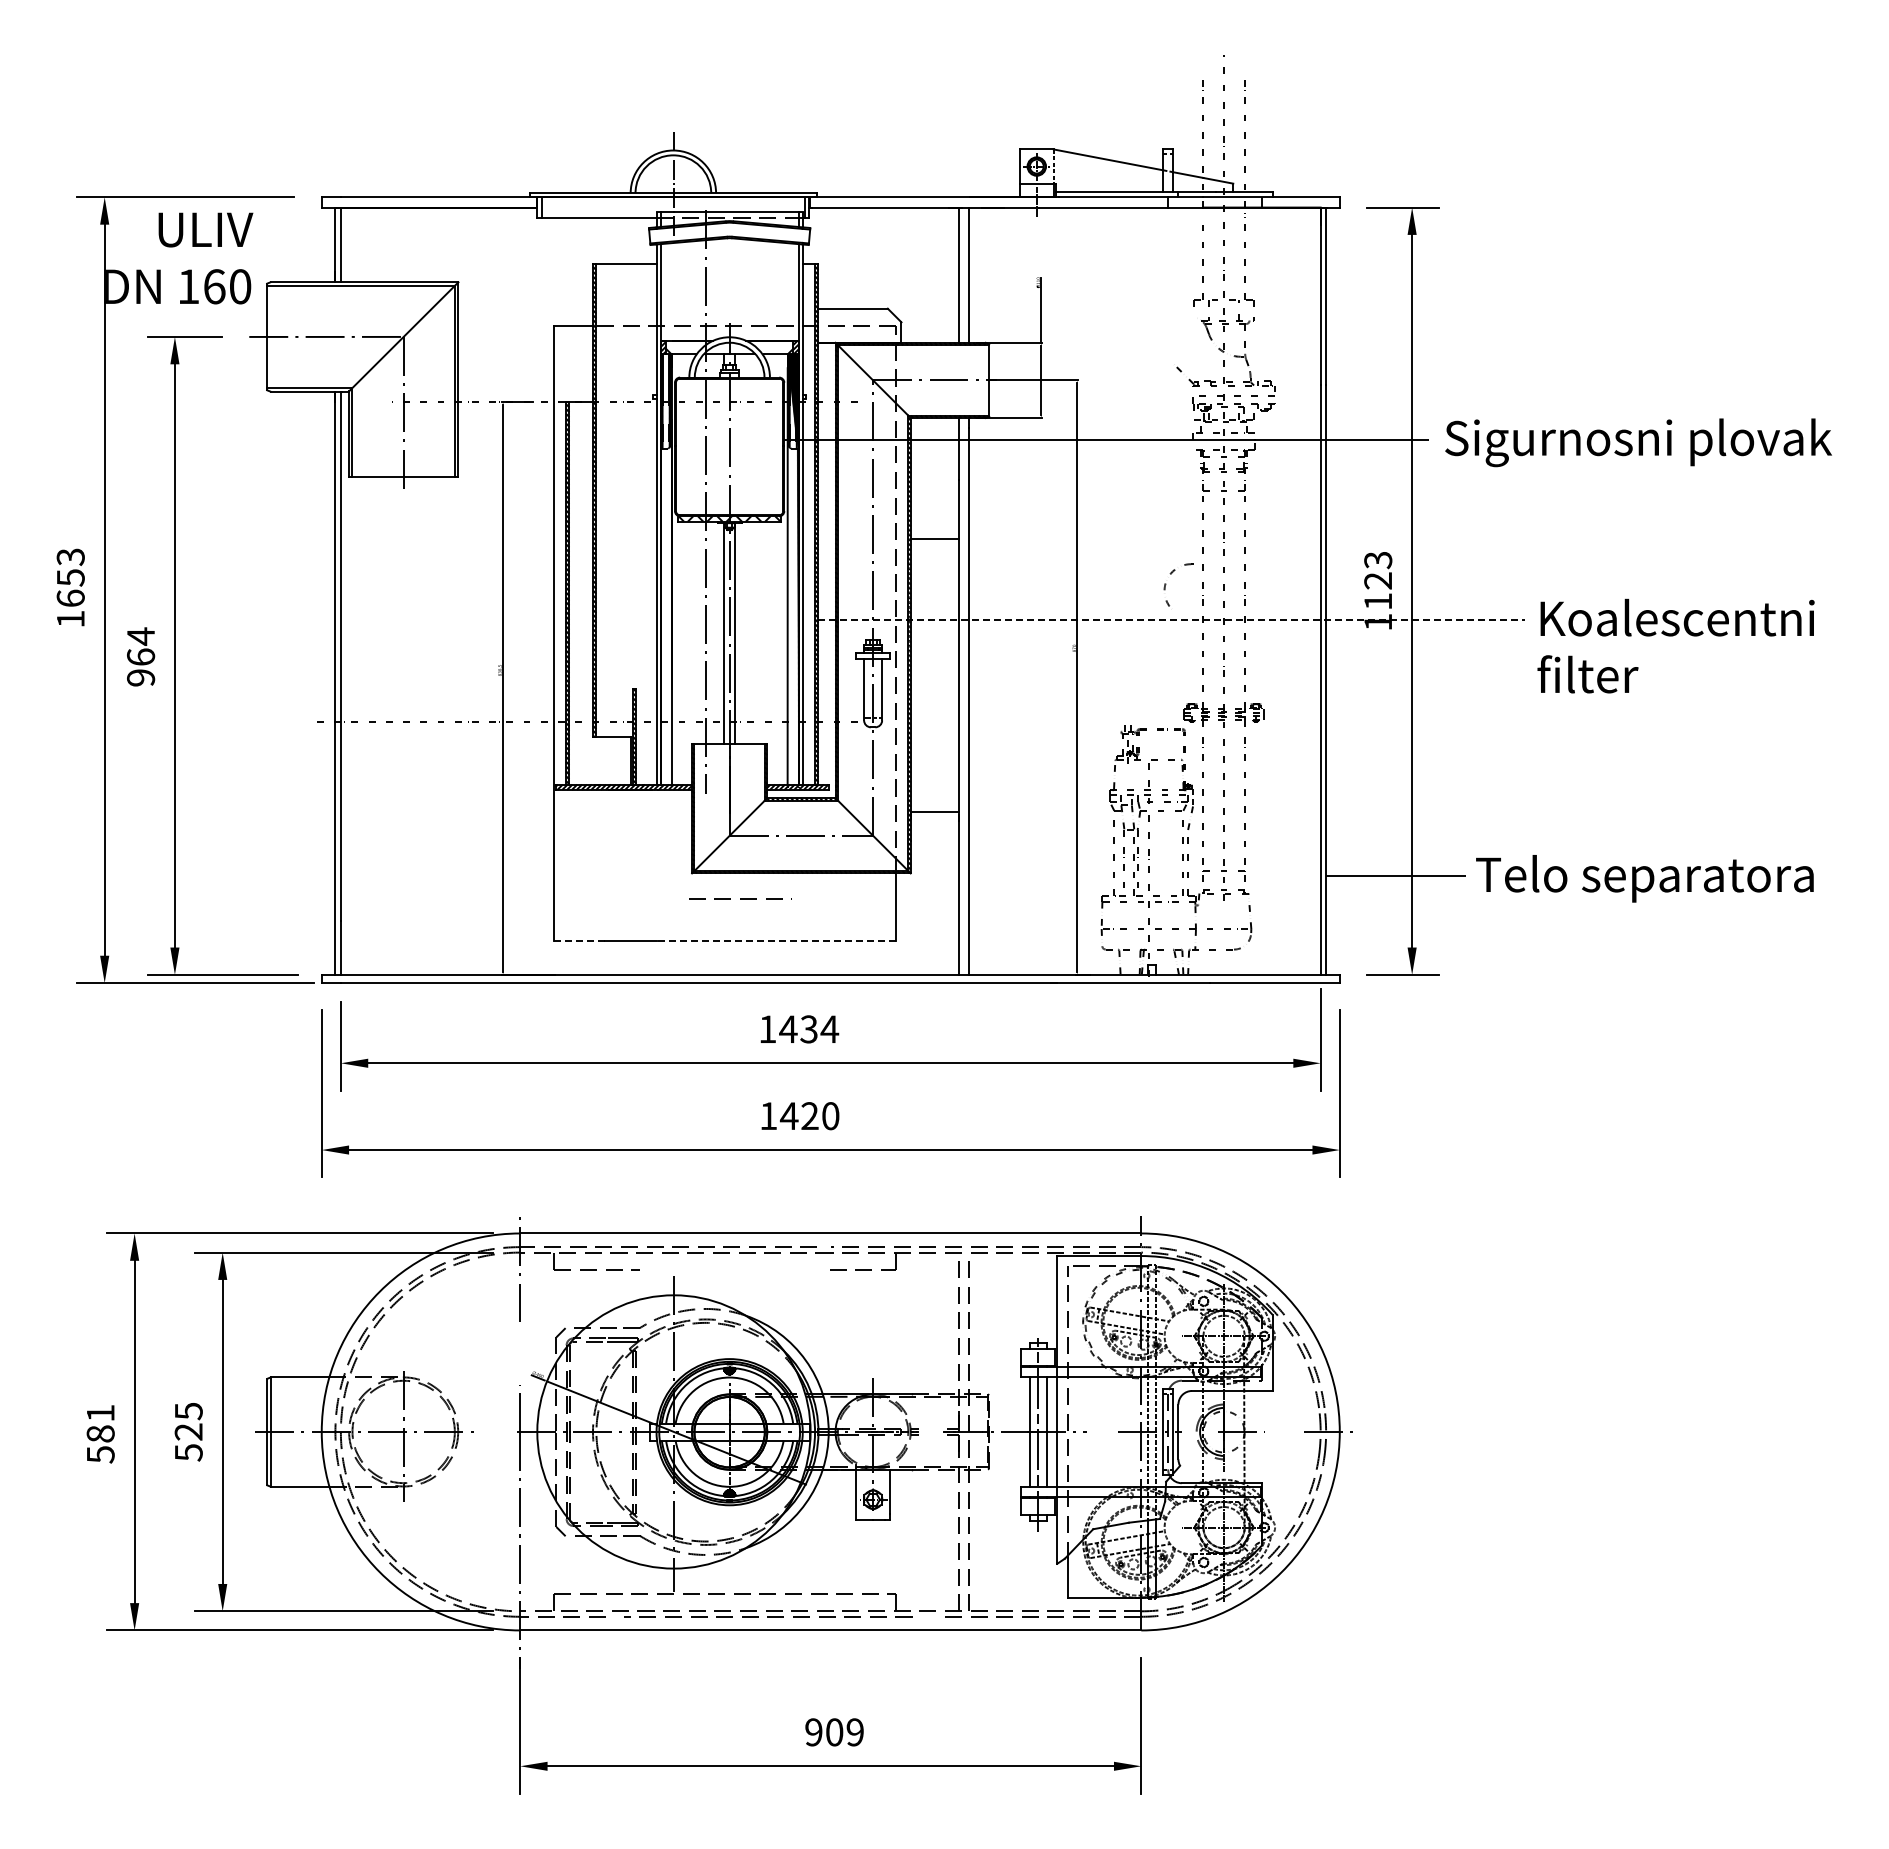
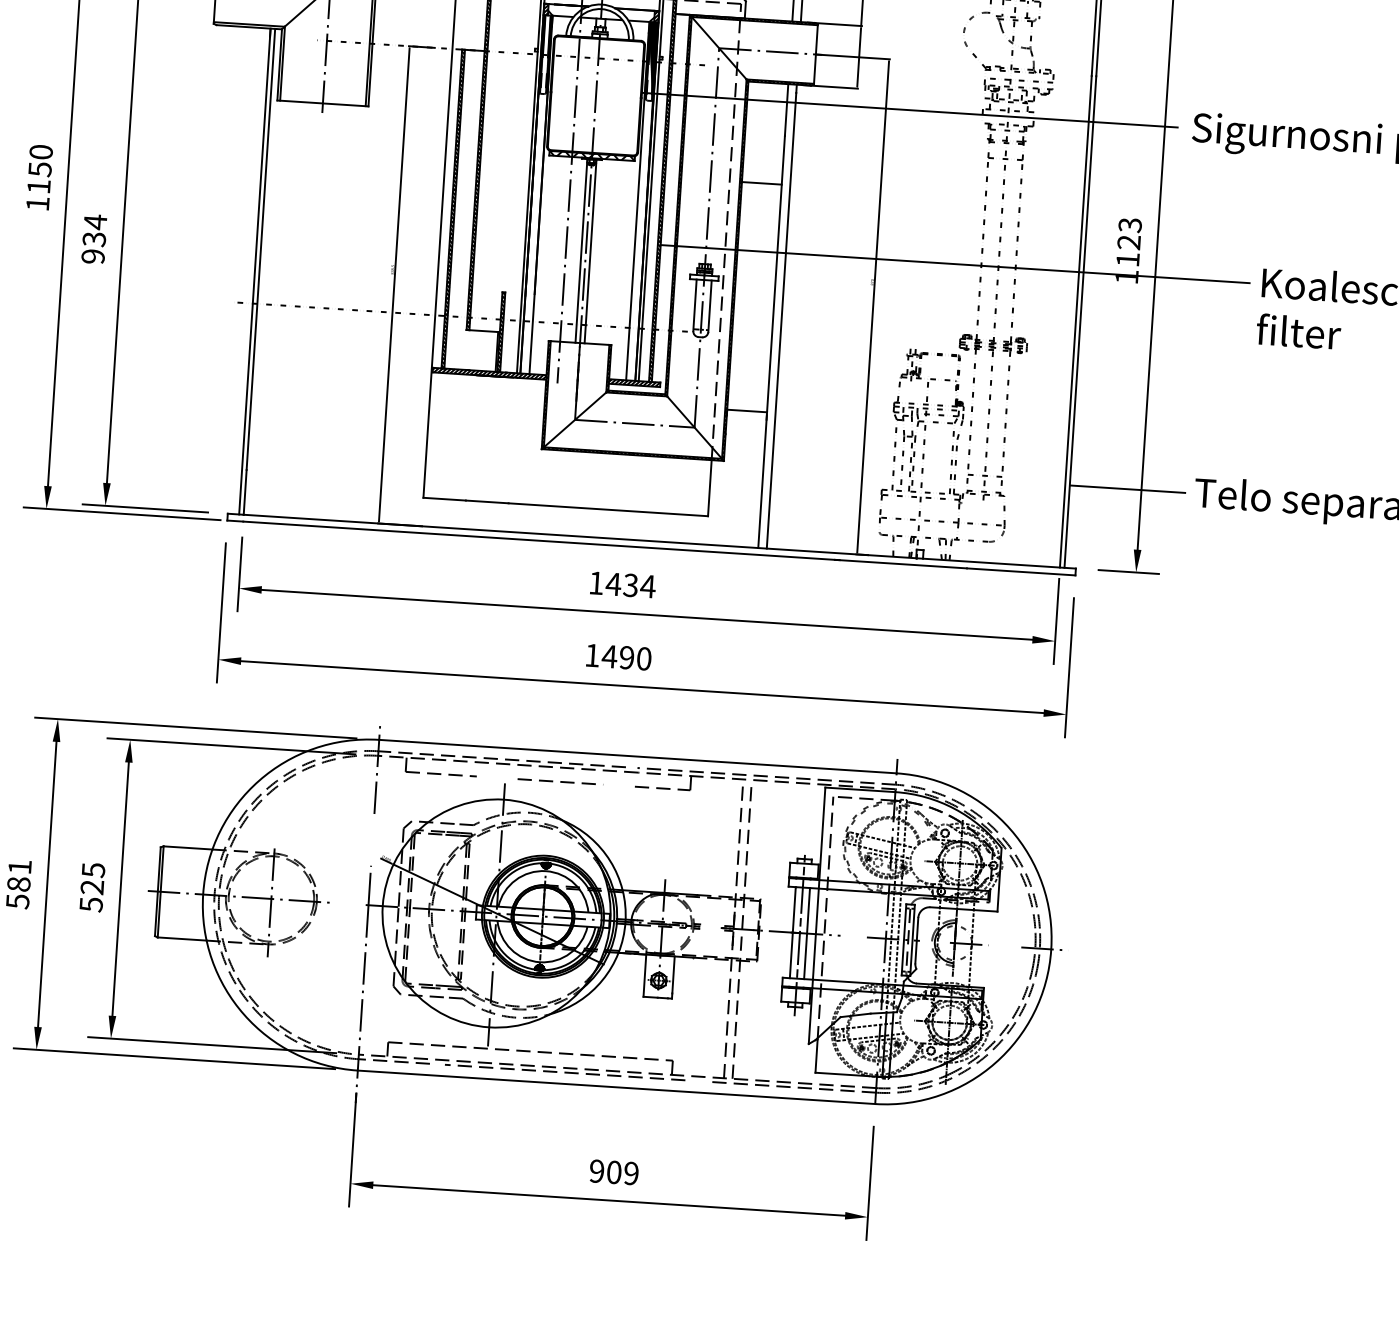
text: (70, 577) -> (39, 169), 1653 -> 1150
part: (1166, 584) -> (965, 28), moved
line: (1172, 620) -> (955, 264), dashed -> solid
text: (141, 657) -> (94, 239), 964 -> 934
line: (740, 898) -> (560, 781), moved
line: (579, 940) -> (444, 499), dashed -> solid
line: (776, 940) -> (608, 509), dashed -> solid
text: (809, 1116) -> (626, 658), 1420 -> 1490

